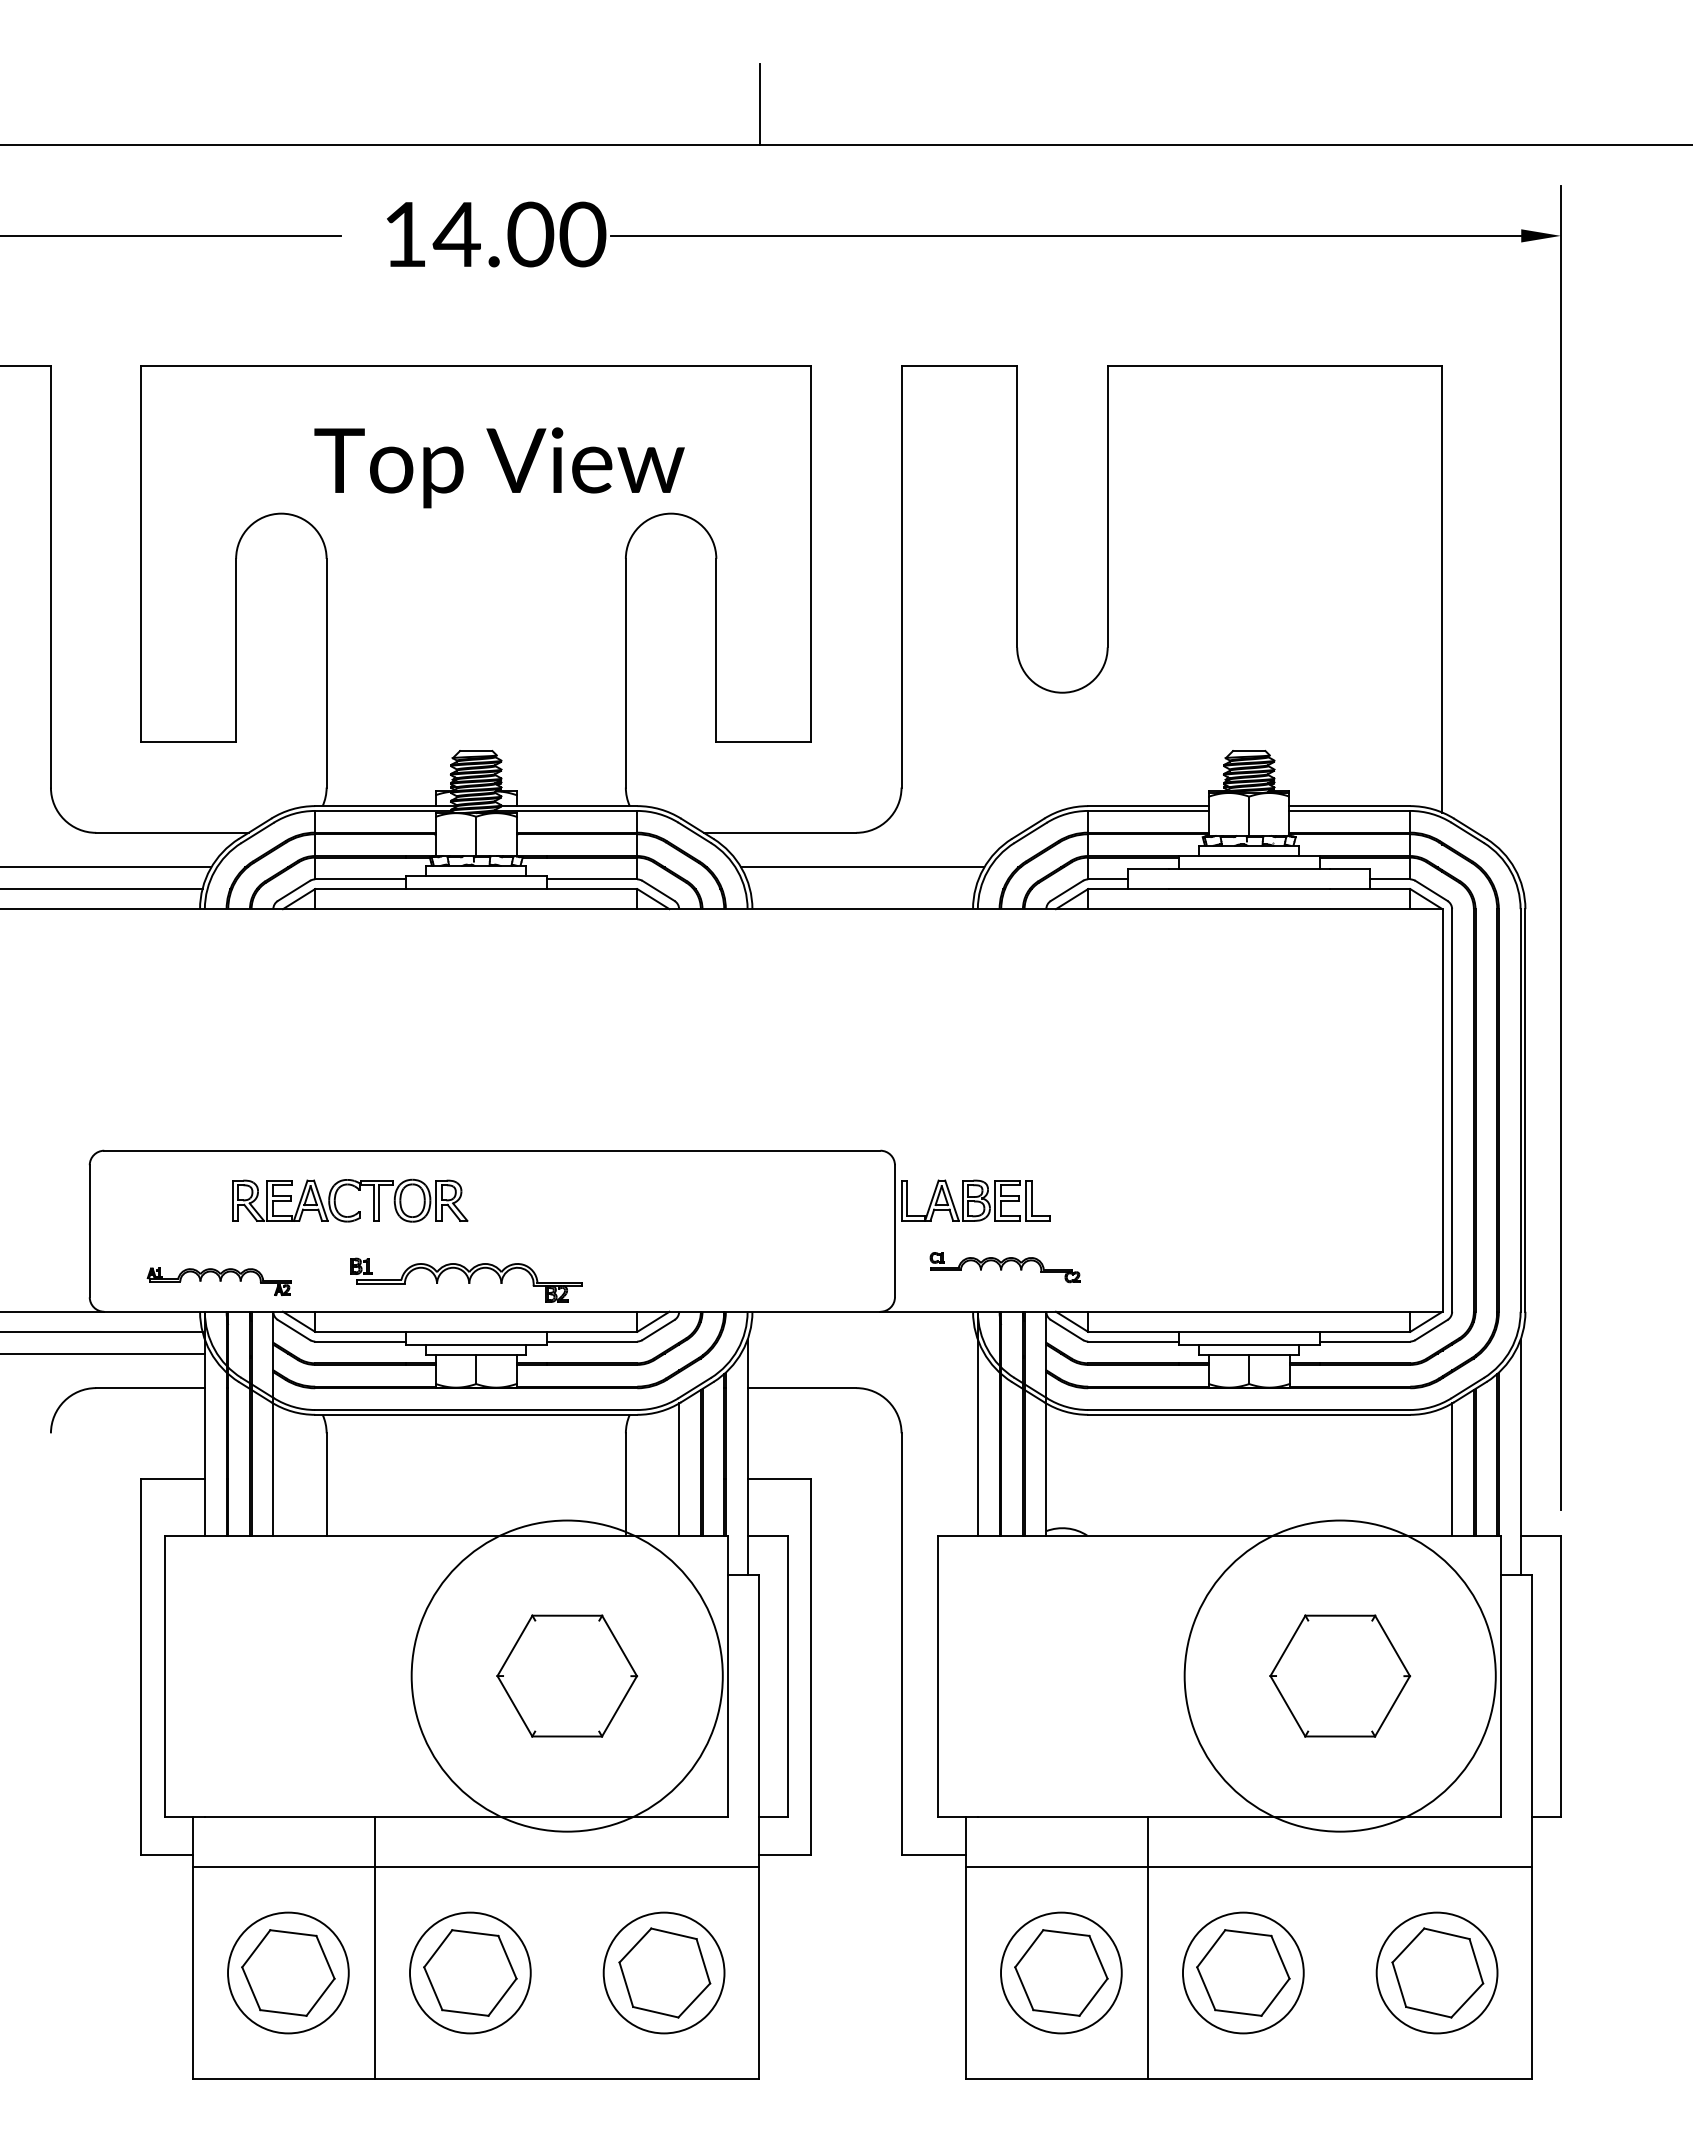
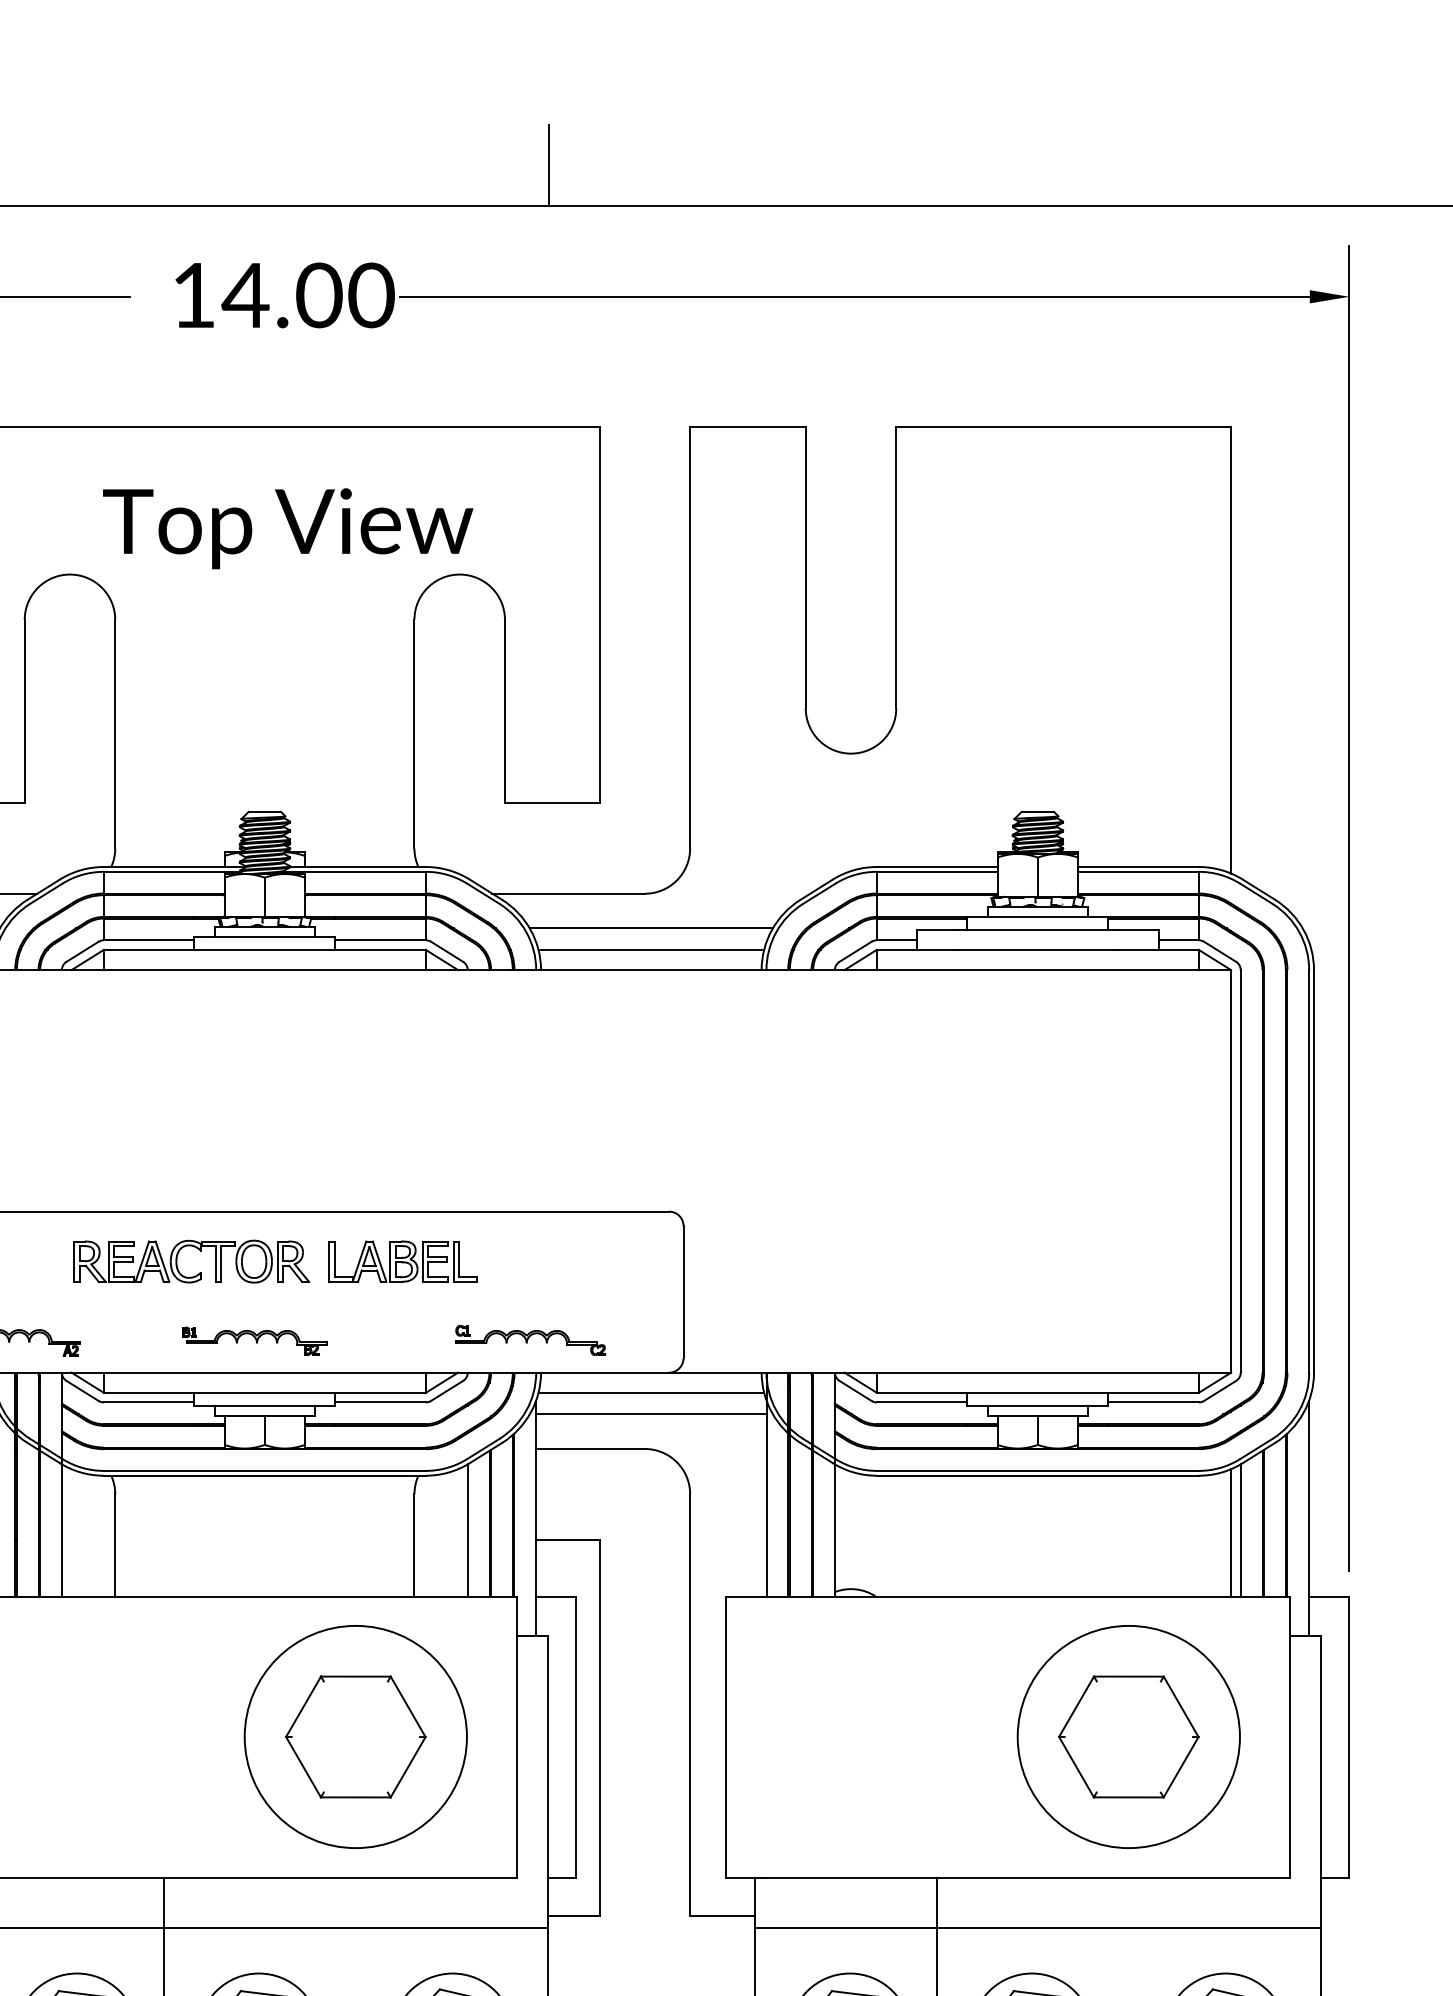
line: (862, 889) -> (651, 950), added
part: (358, 1190) -> (200, 1251), moved
part: (975, 1200) -> (403, 1261), moved
part: (1004, 1267) -> (530, 1340), moved
part: (466, 1279) -> (255, 1340), size x0.62
line: (862, 1331) -> (651, 1392), added
line: (862, 1353) -> (651, 1414), added
line: (1442, 1471) -> (1231, 1532), added
circle: (567, 1675) -> (356, 1736), size x0.71
circle: (1340, 1675) -> (1129, 1736), size x0.71

